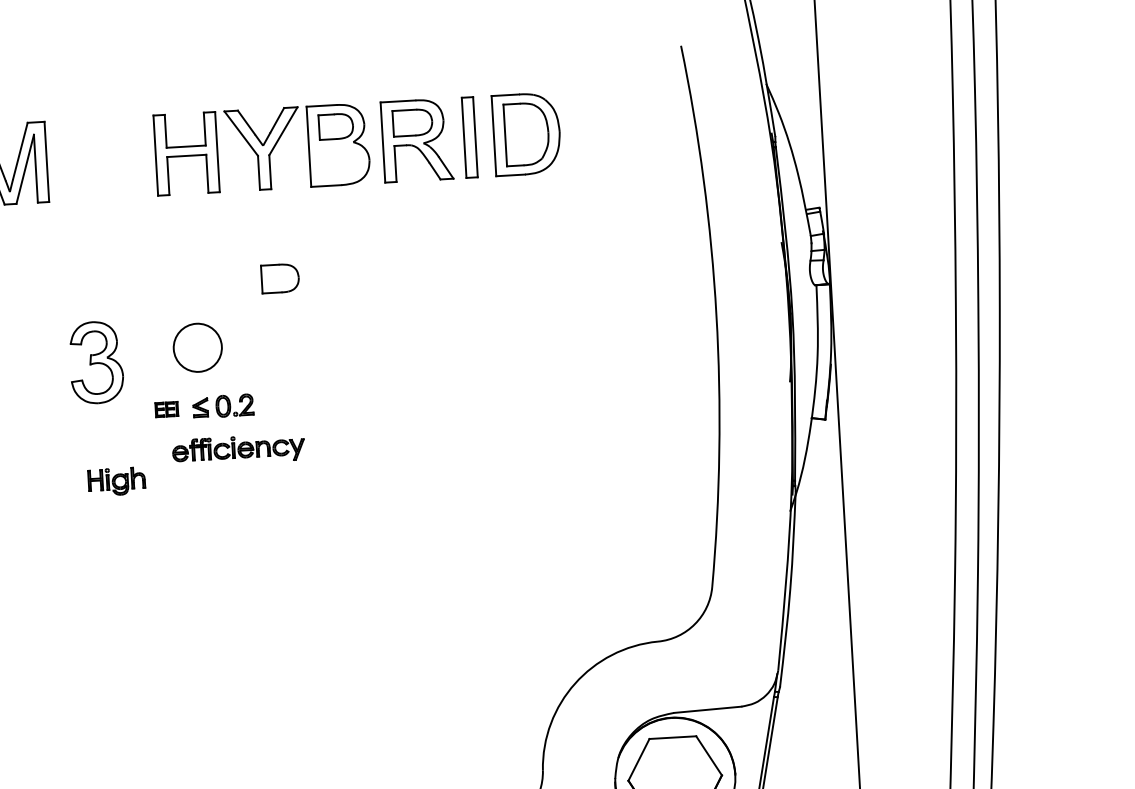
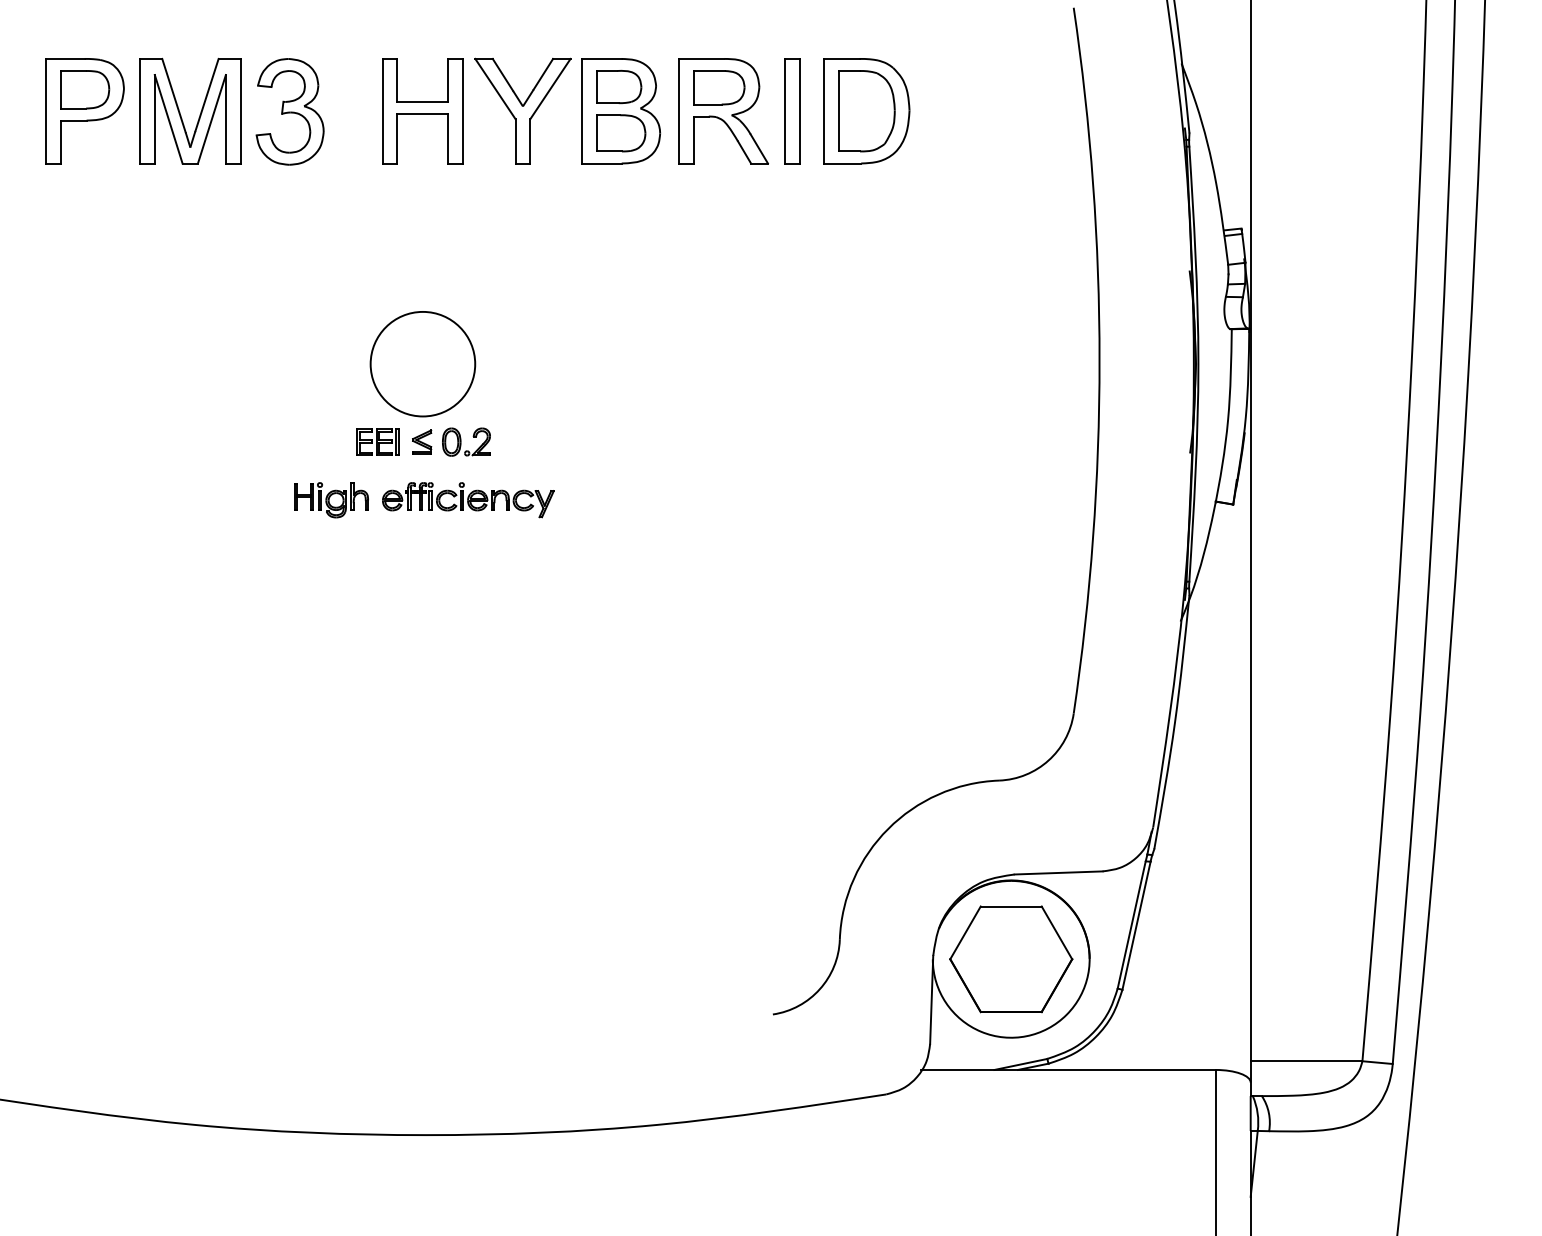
part: (280, 278) -> (621, 133), moved
circle: (197, 347) -> (422, 363), size x1.67
part: (96, 362) -> (289, 111), moved
part: (166, 409) -> (377, 441), size x1.43
part: (116, 481) -> (331, 500), moved

